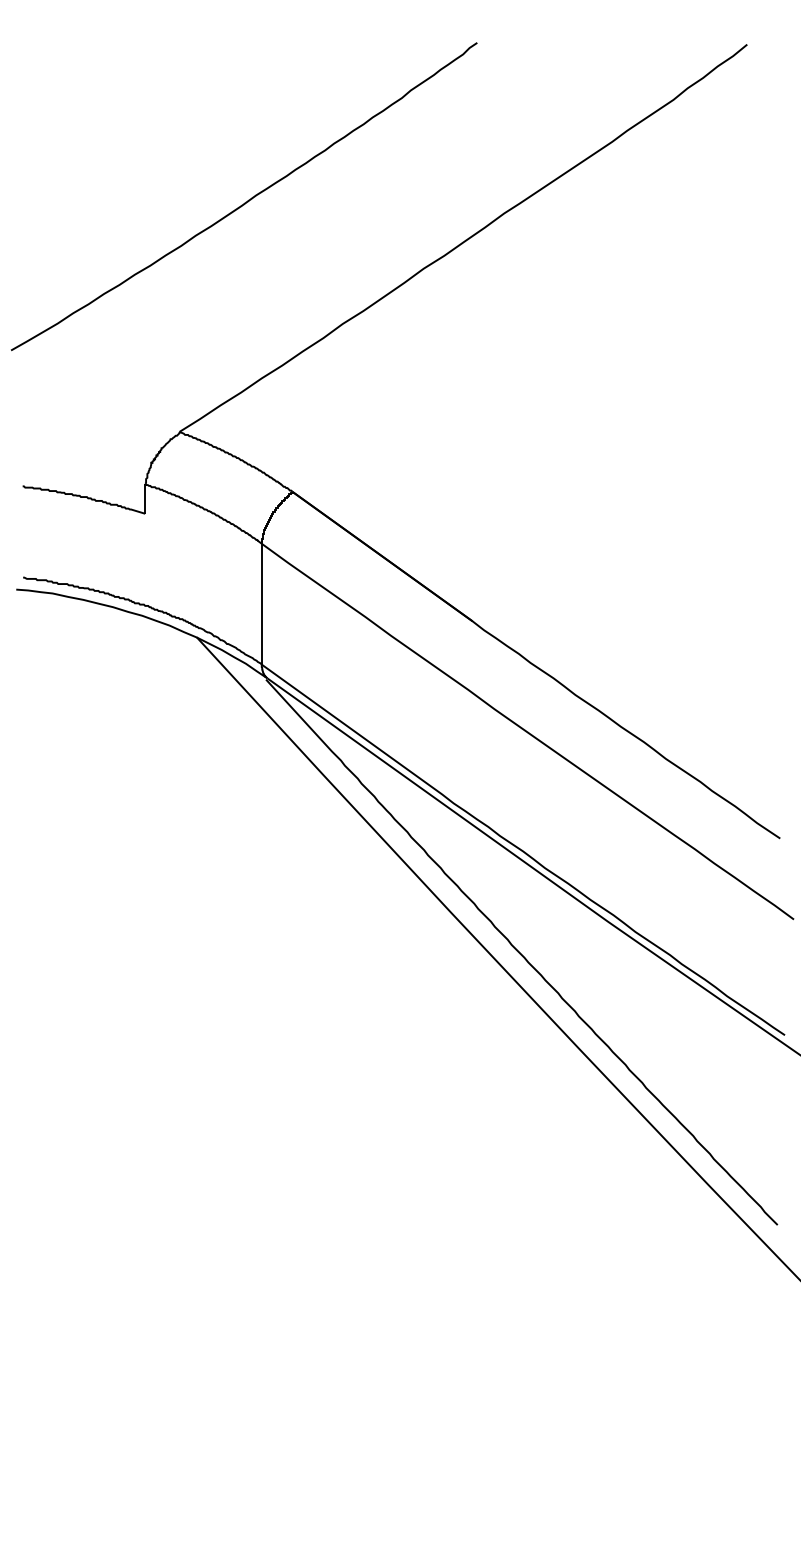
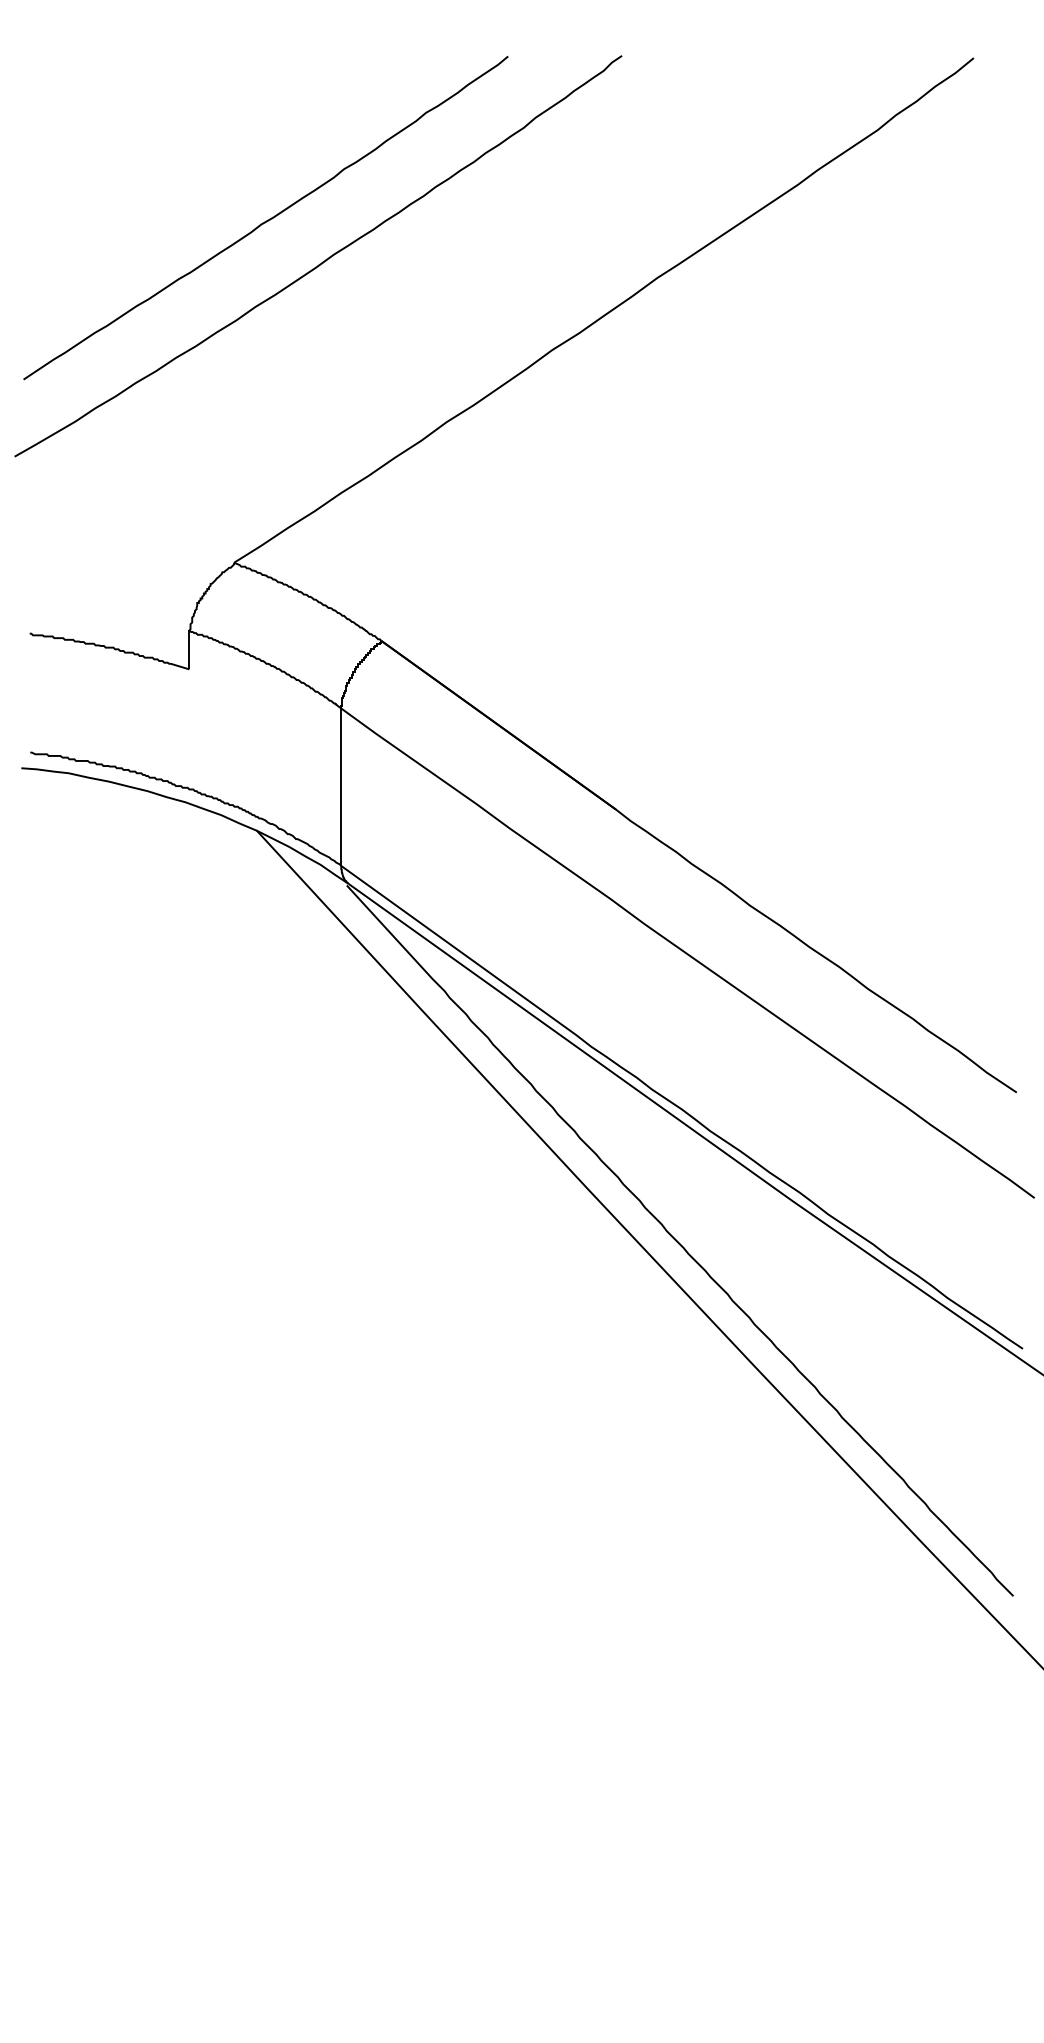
curve: (205, 168) -> (267, 219), added

